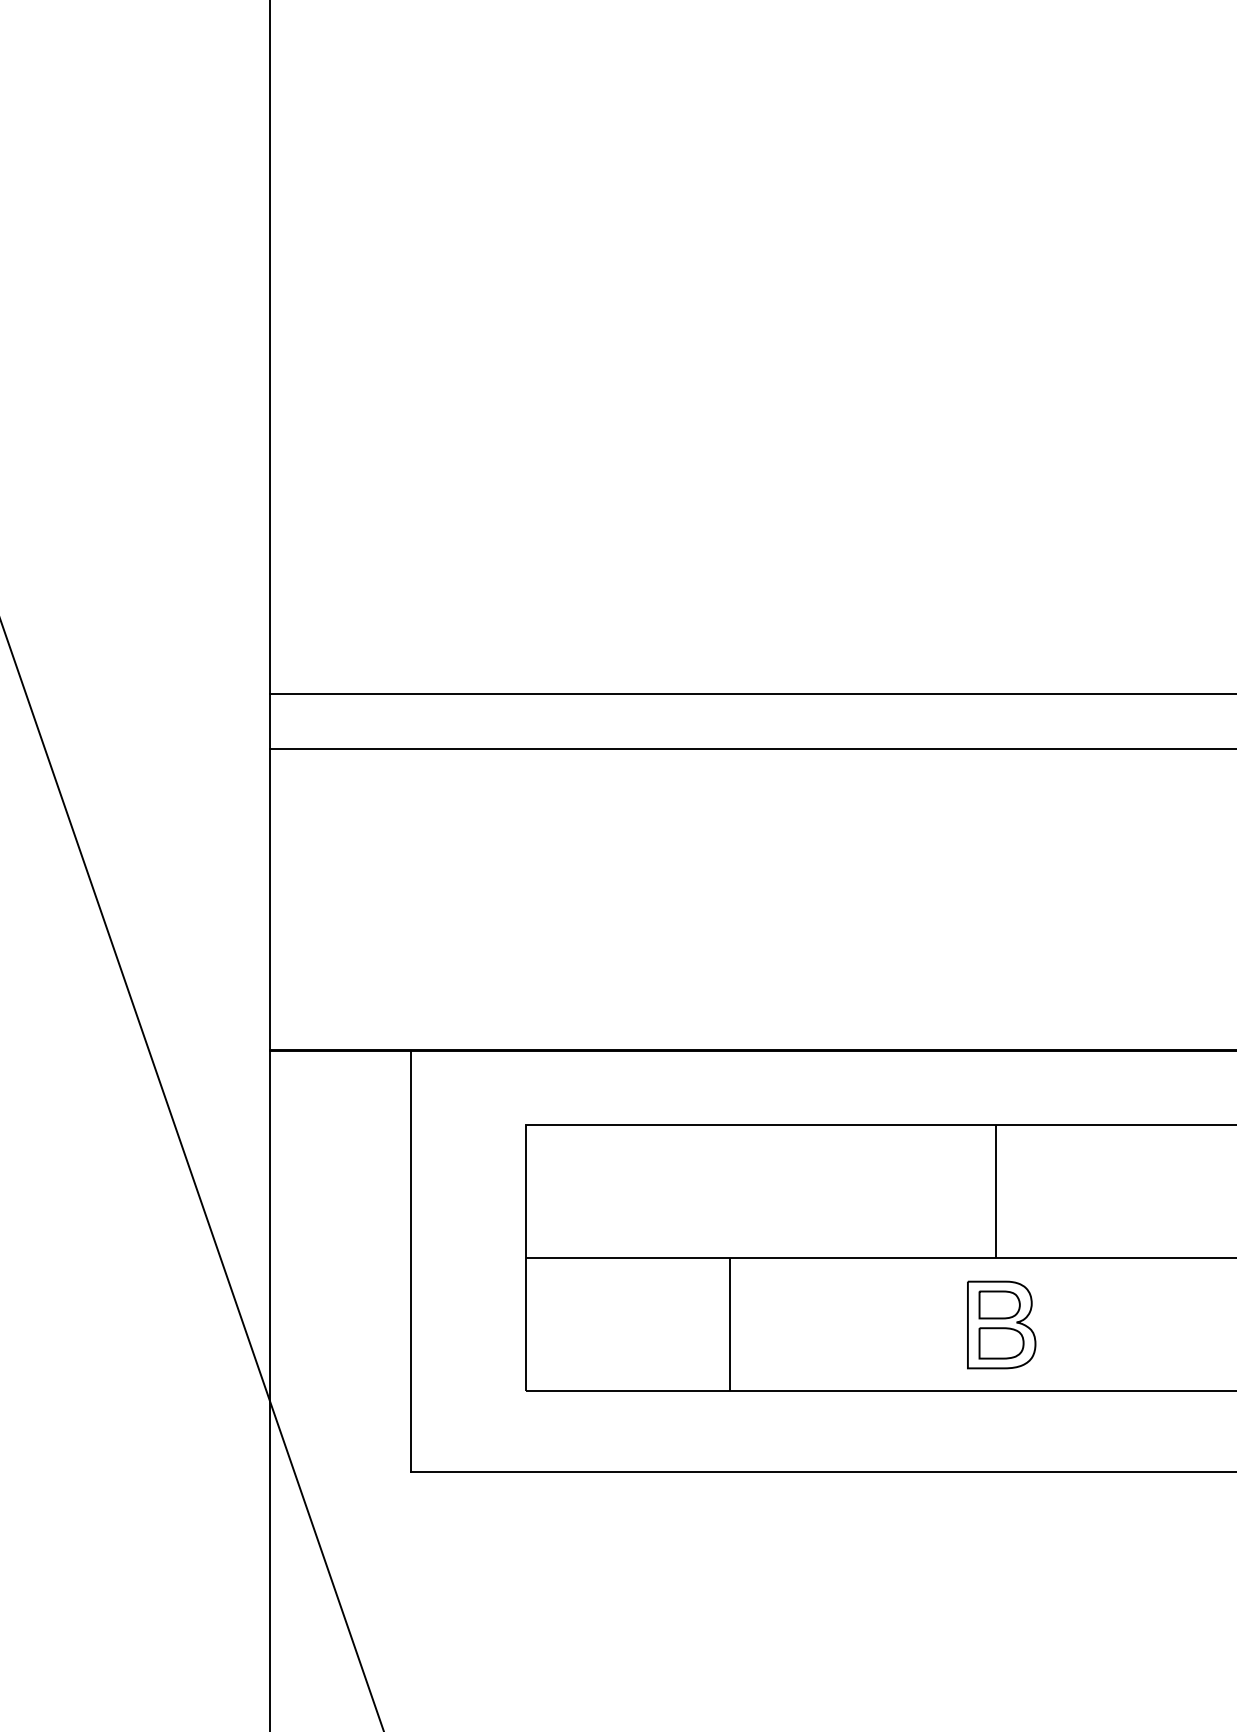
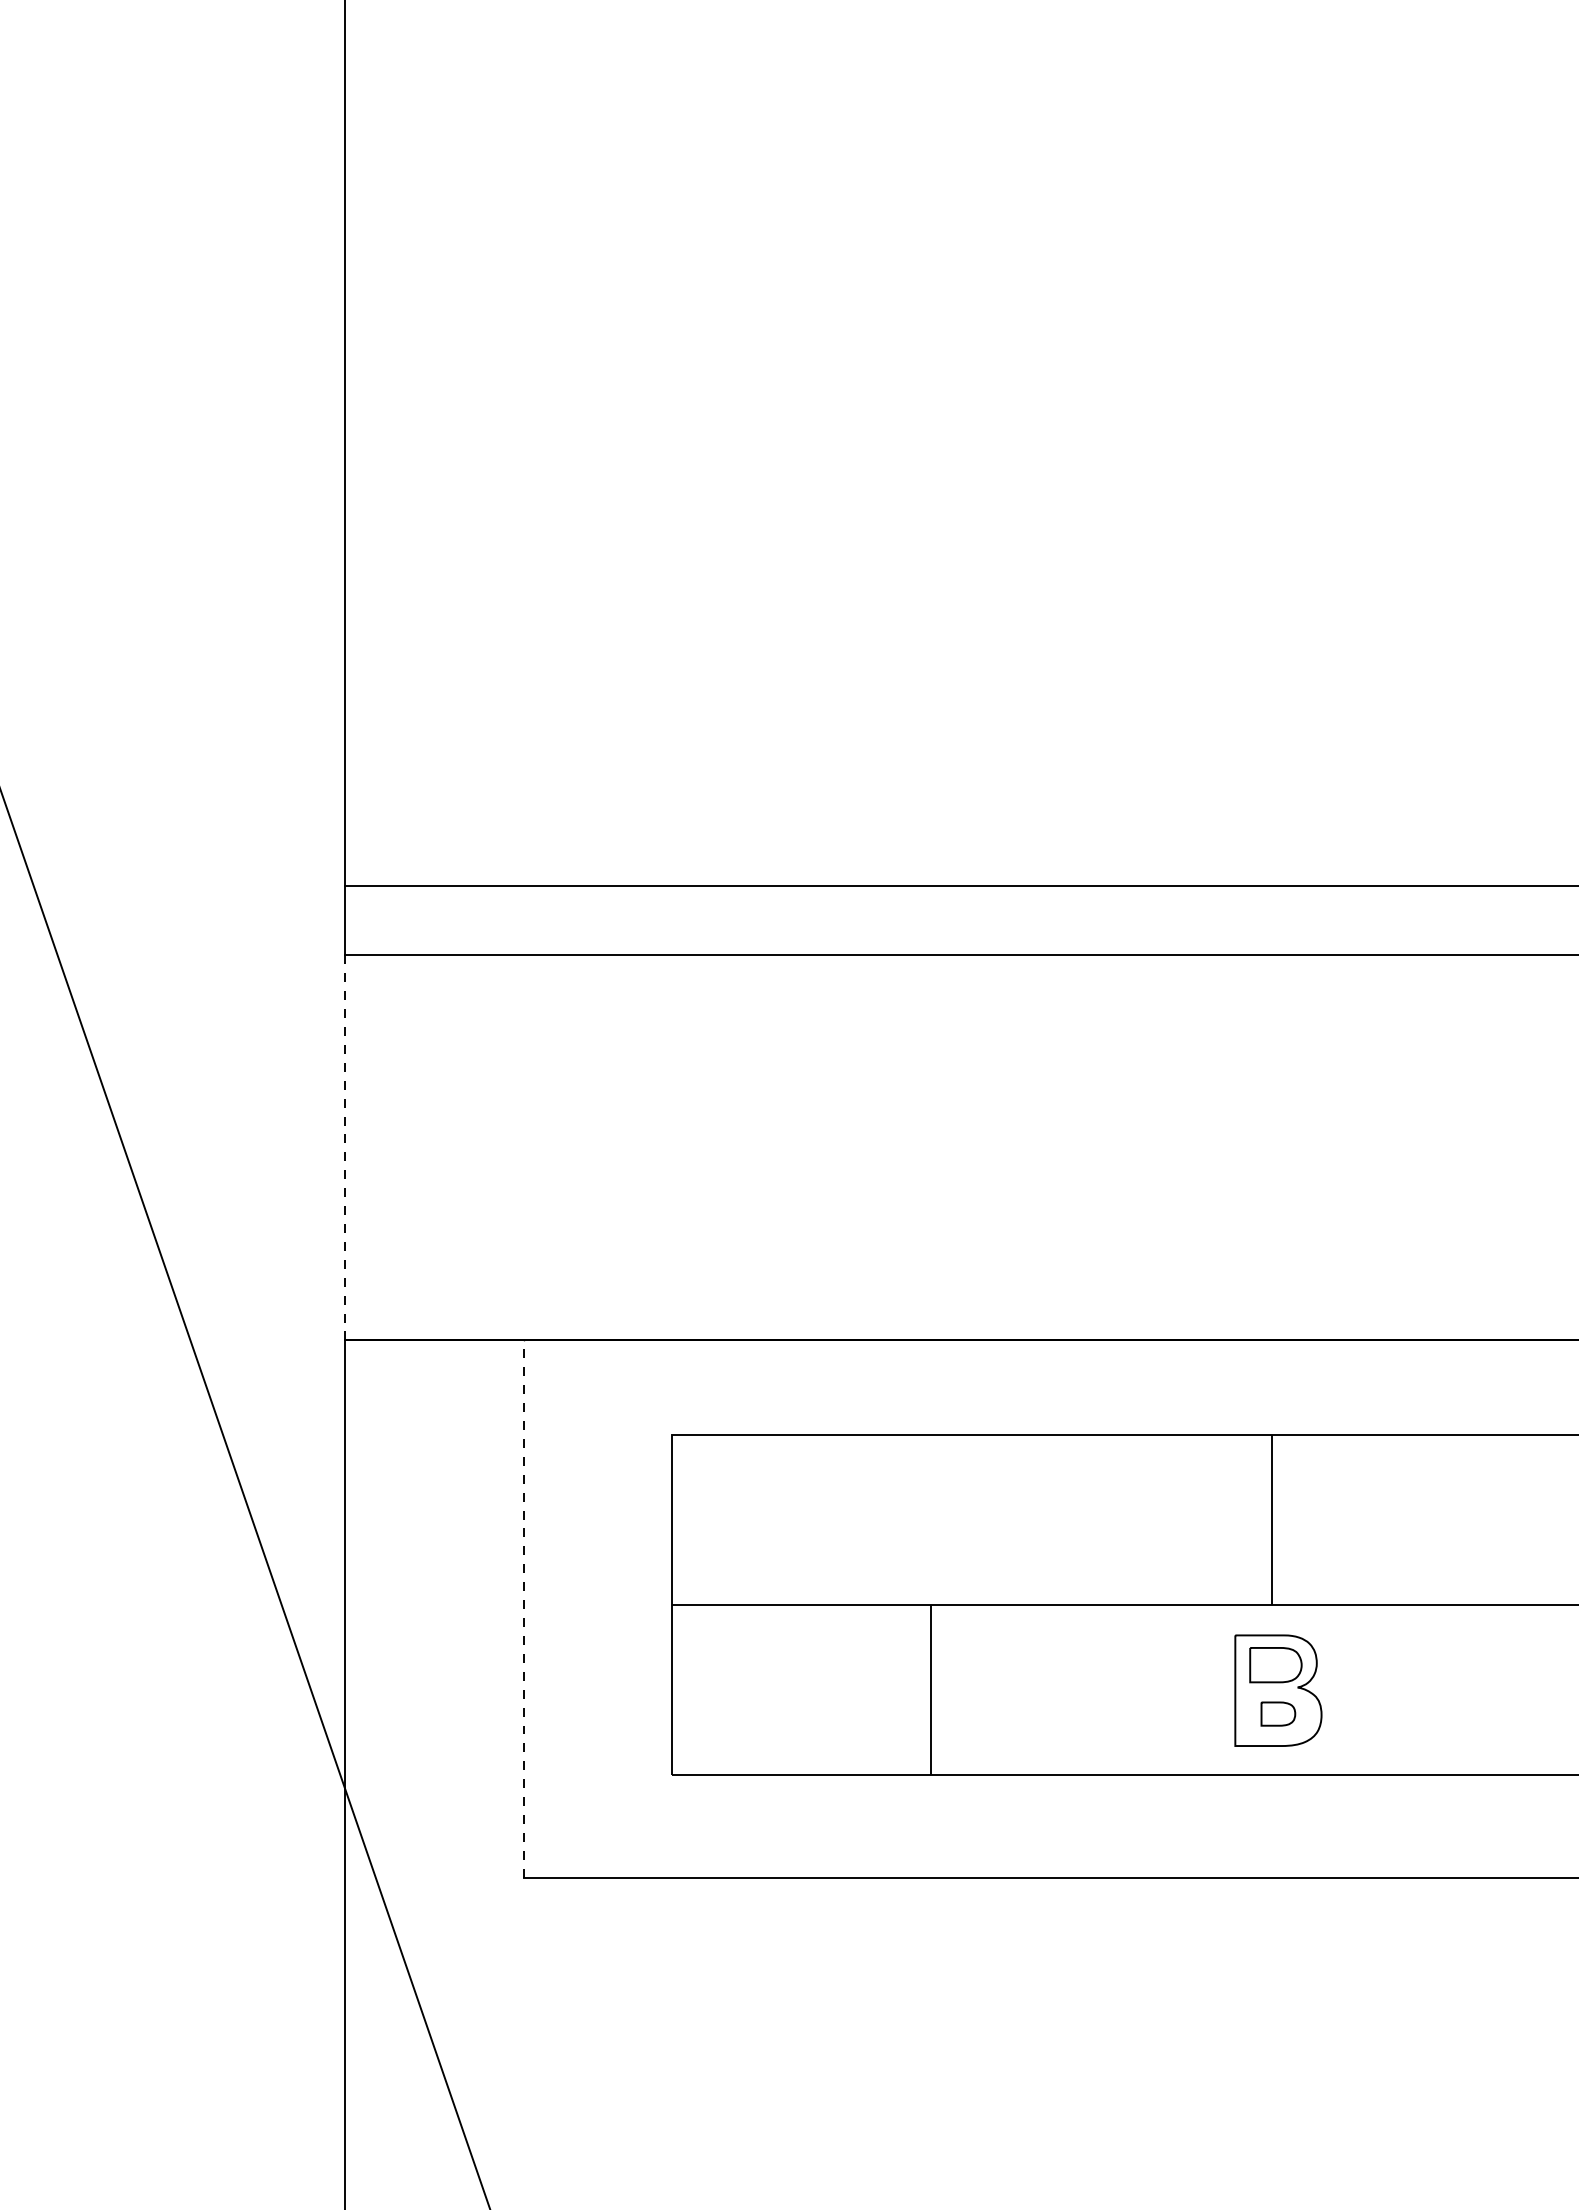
line: (270, 900) -> (345, 1148), solid -> dashed
line: (410, 1261) -> (524, 1609), solid -> dashed
part: (1001, 1342) -> (1278, 1713), size x0.6

